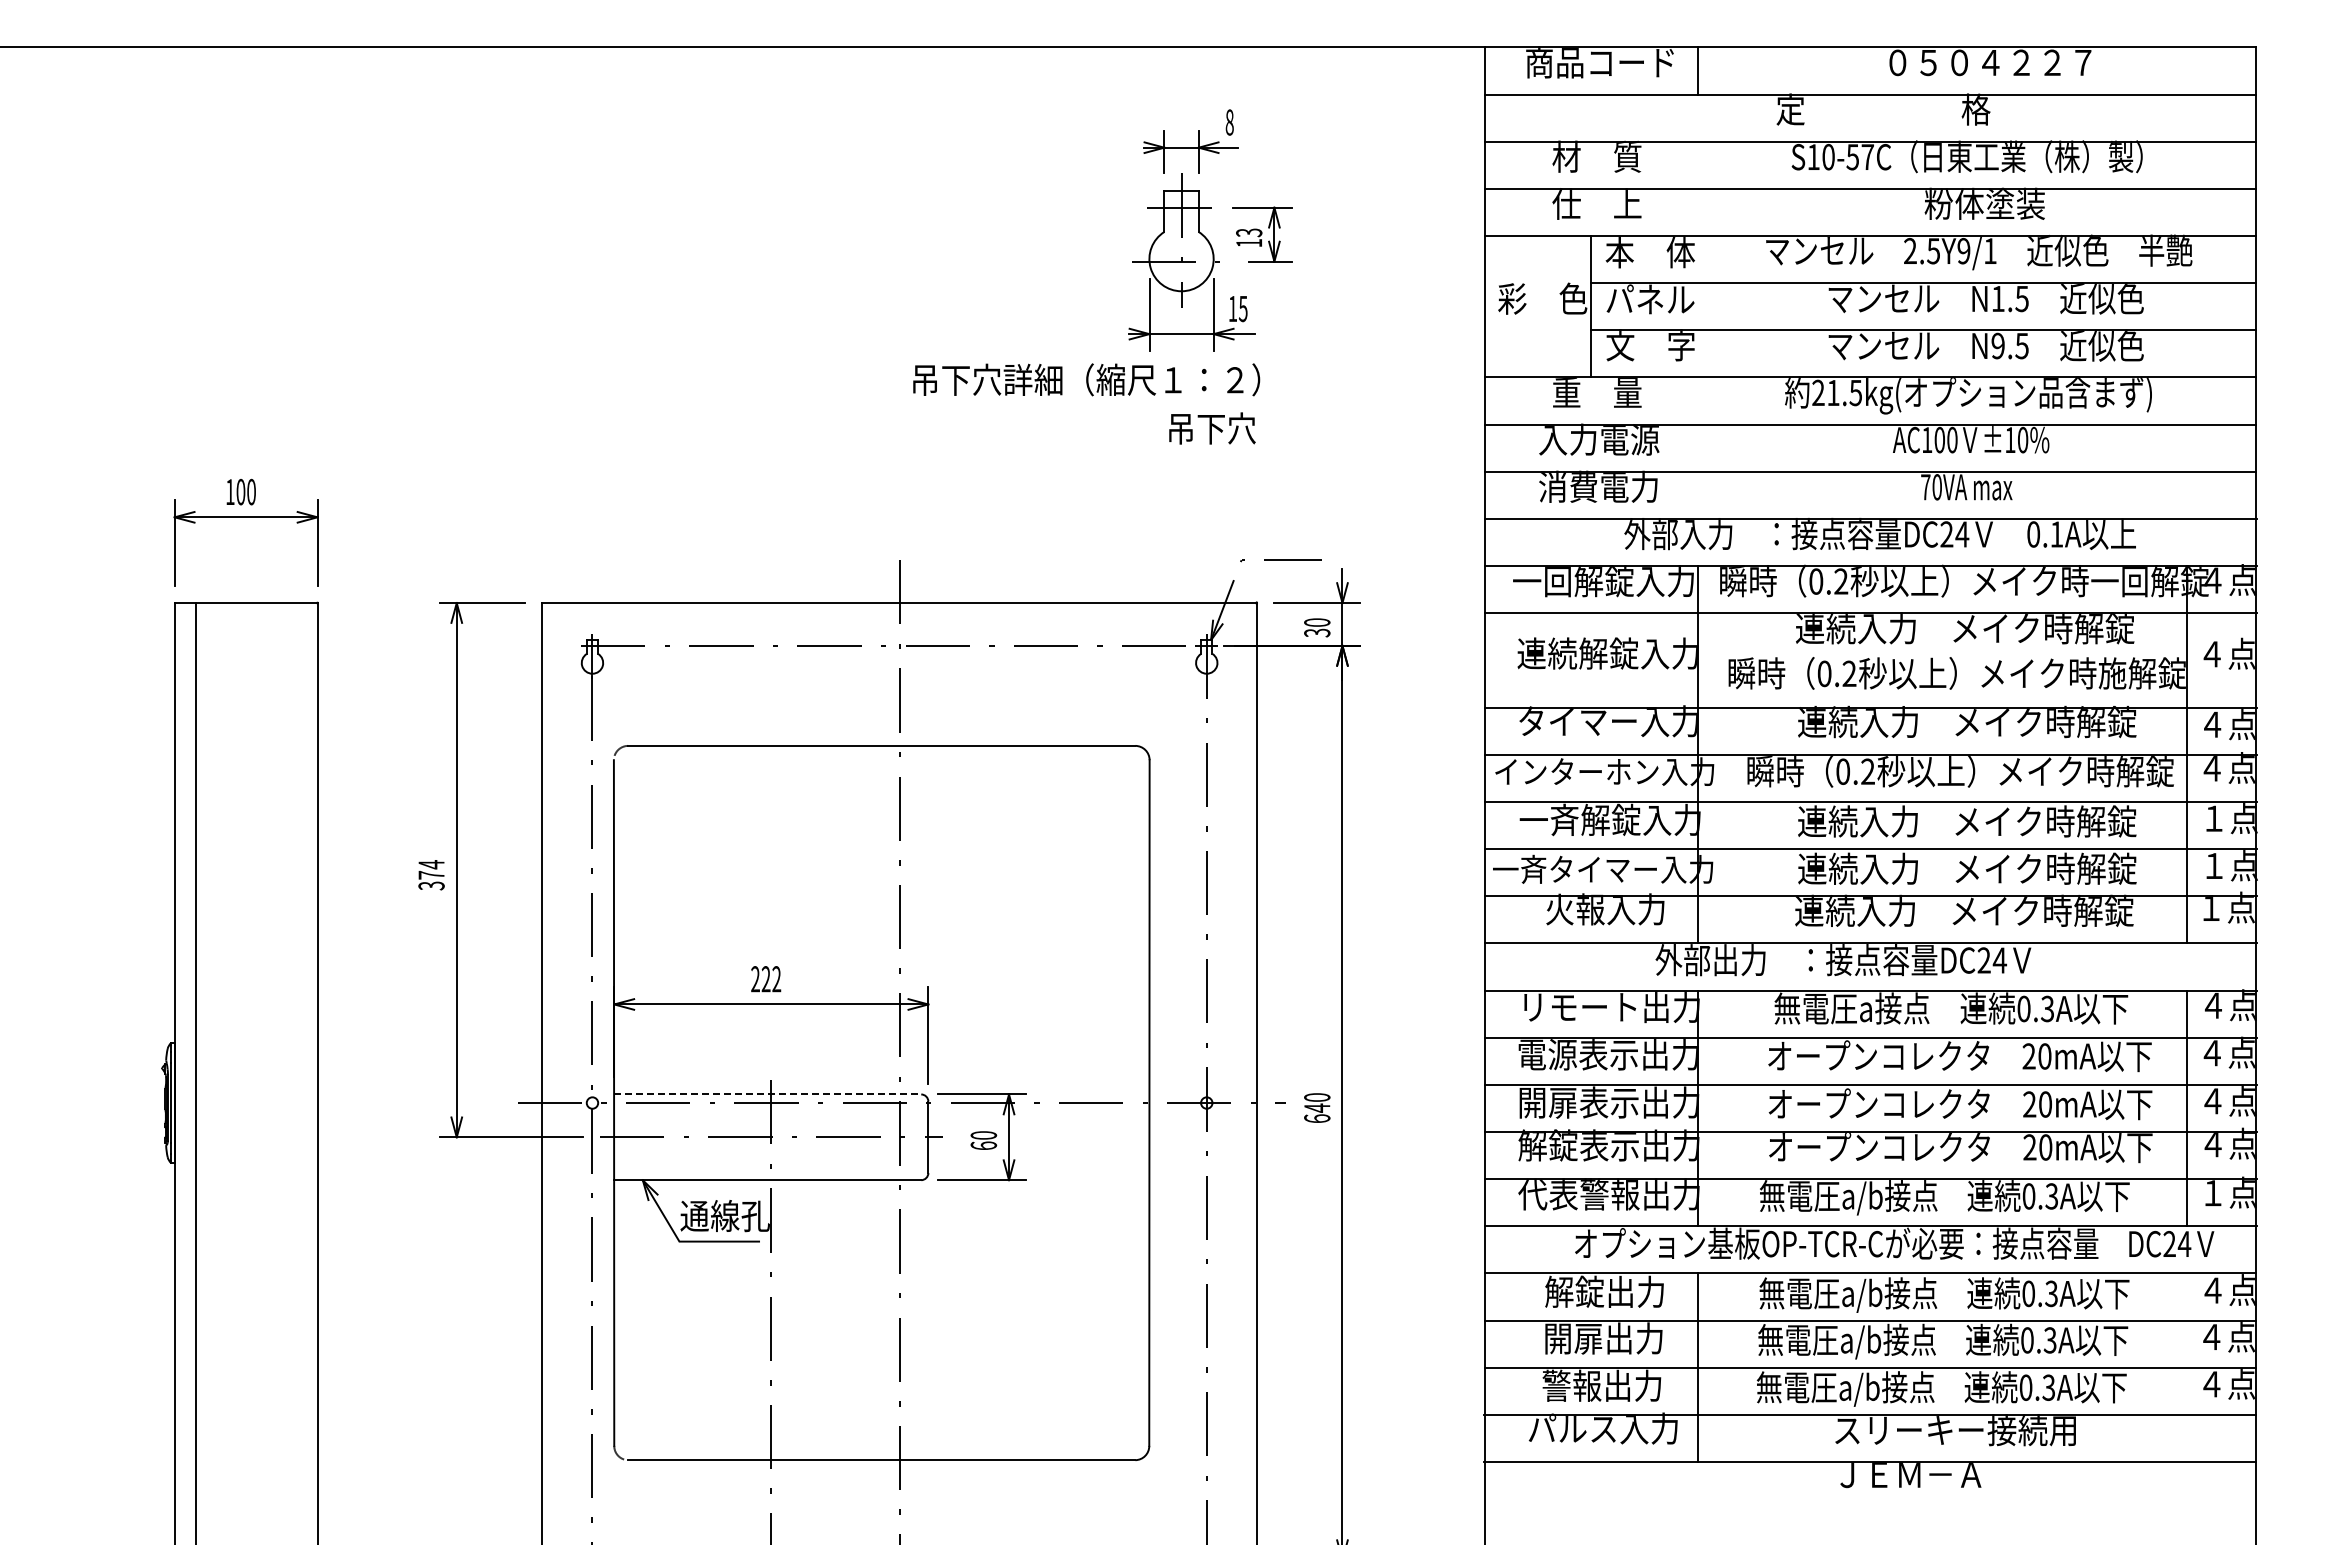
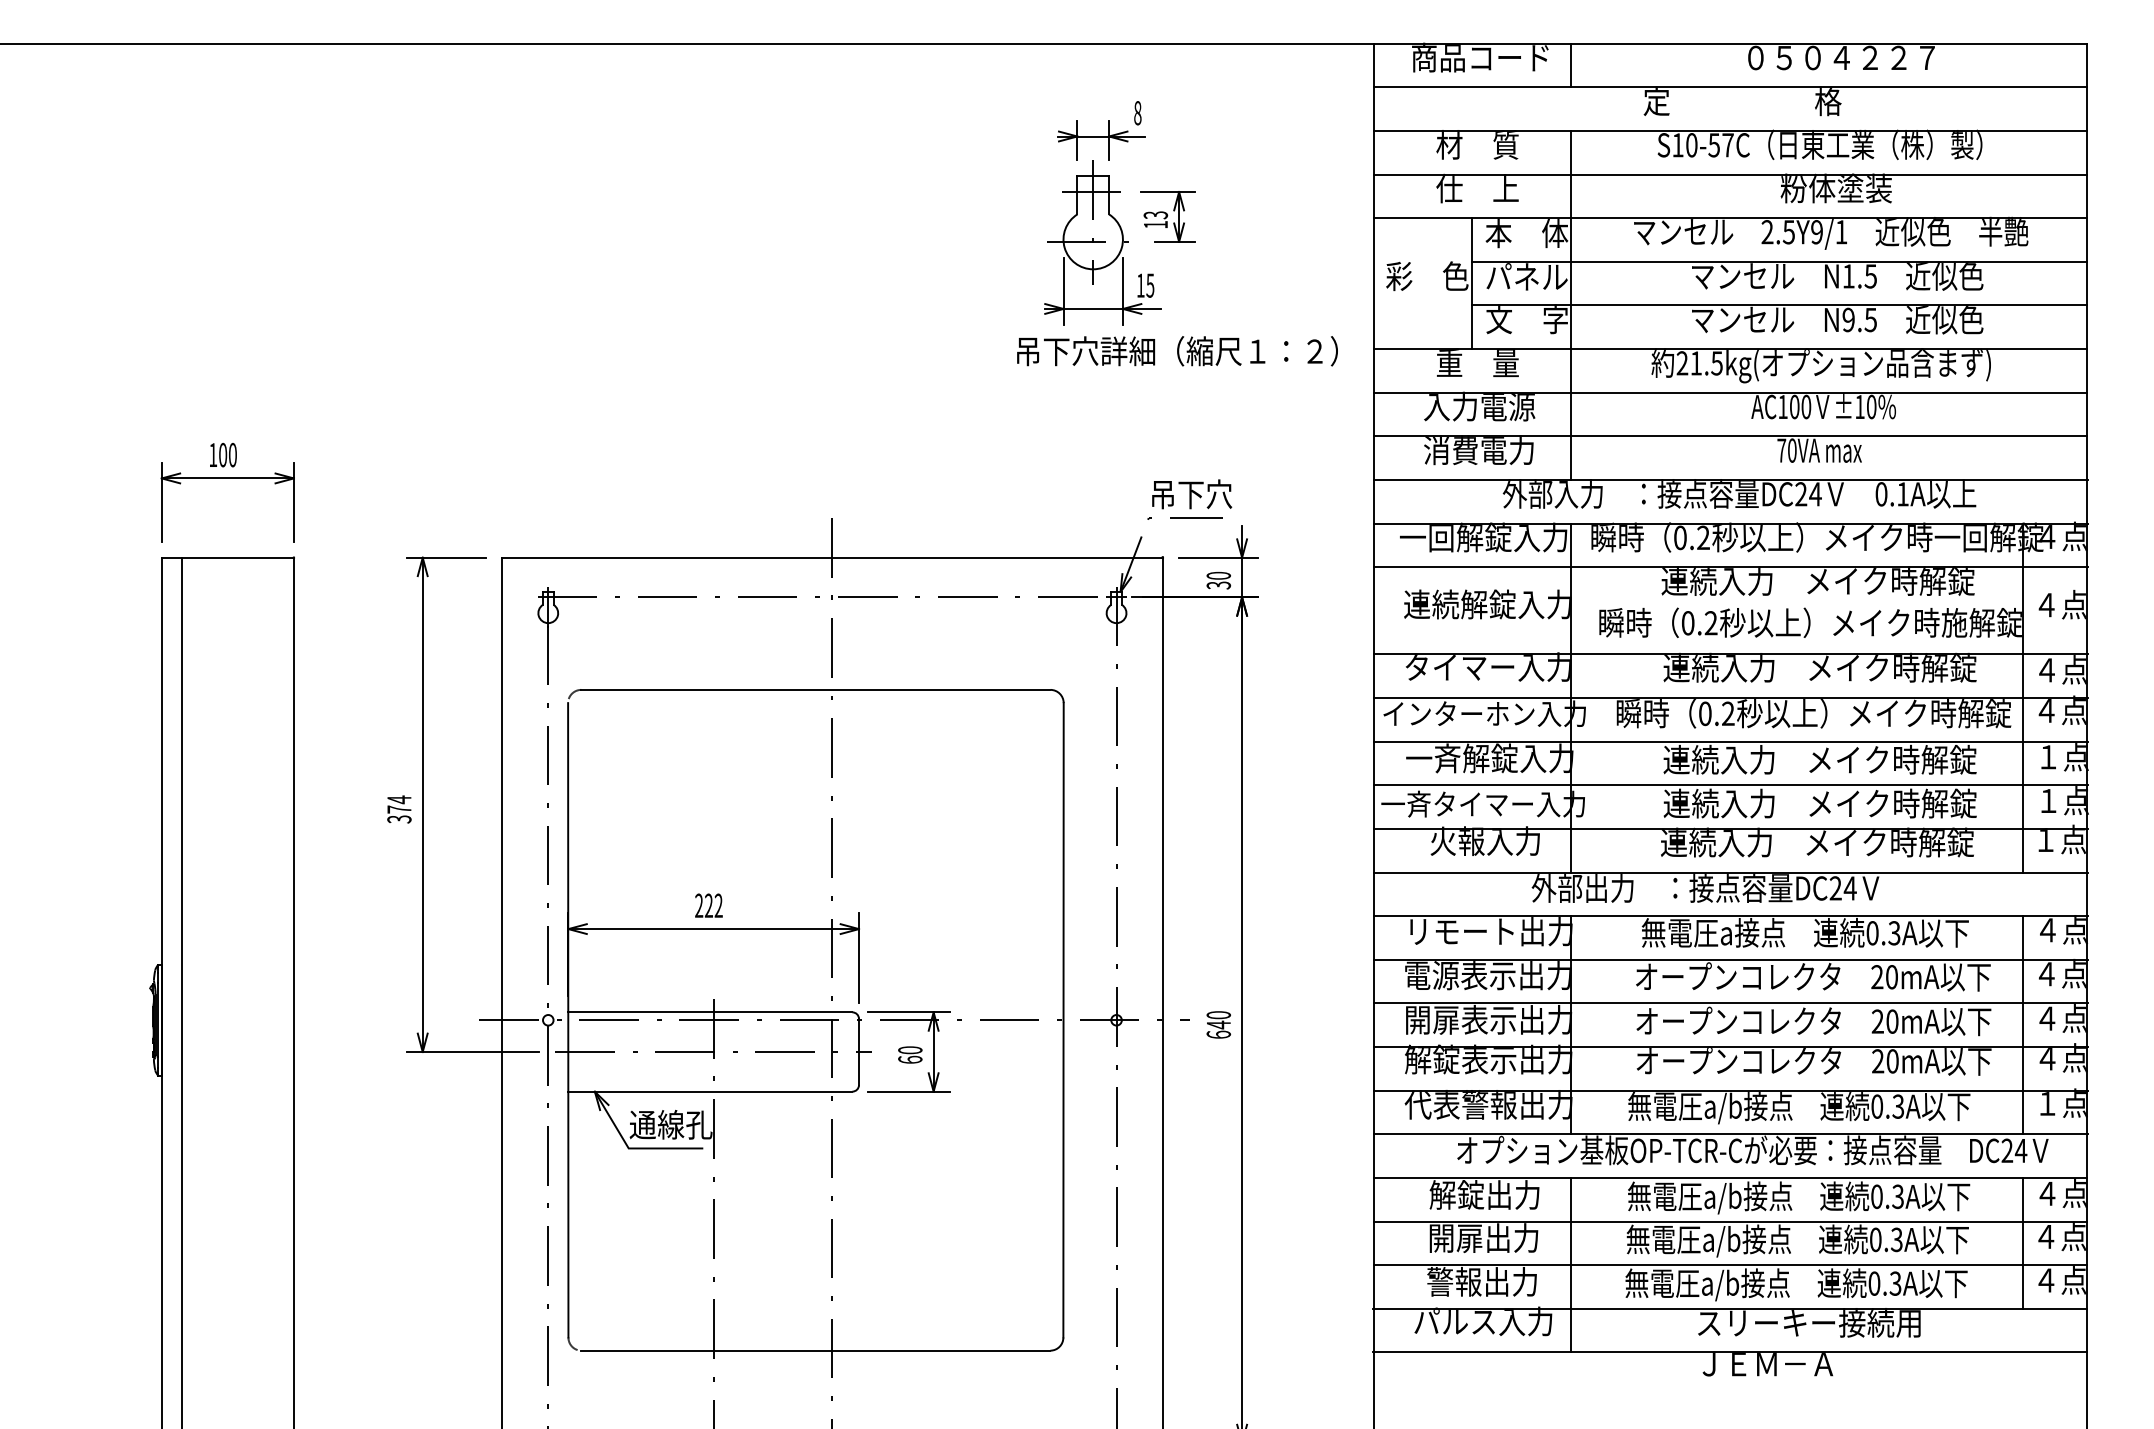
line: (1697, 329) -> (1570, 304), added
text: (1086, 379) -> (1177, 350), moved
text: (1212, 428) -> (1192, 494), moved
line: (767, 1094) -> (710, 1012), dashed -> solid
line: (2186, 1343) -> (2022, 1242), added

